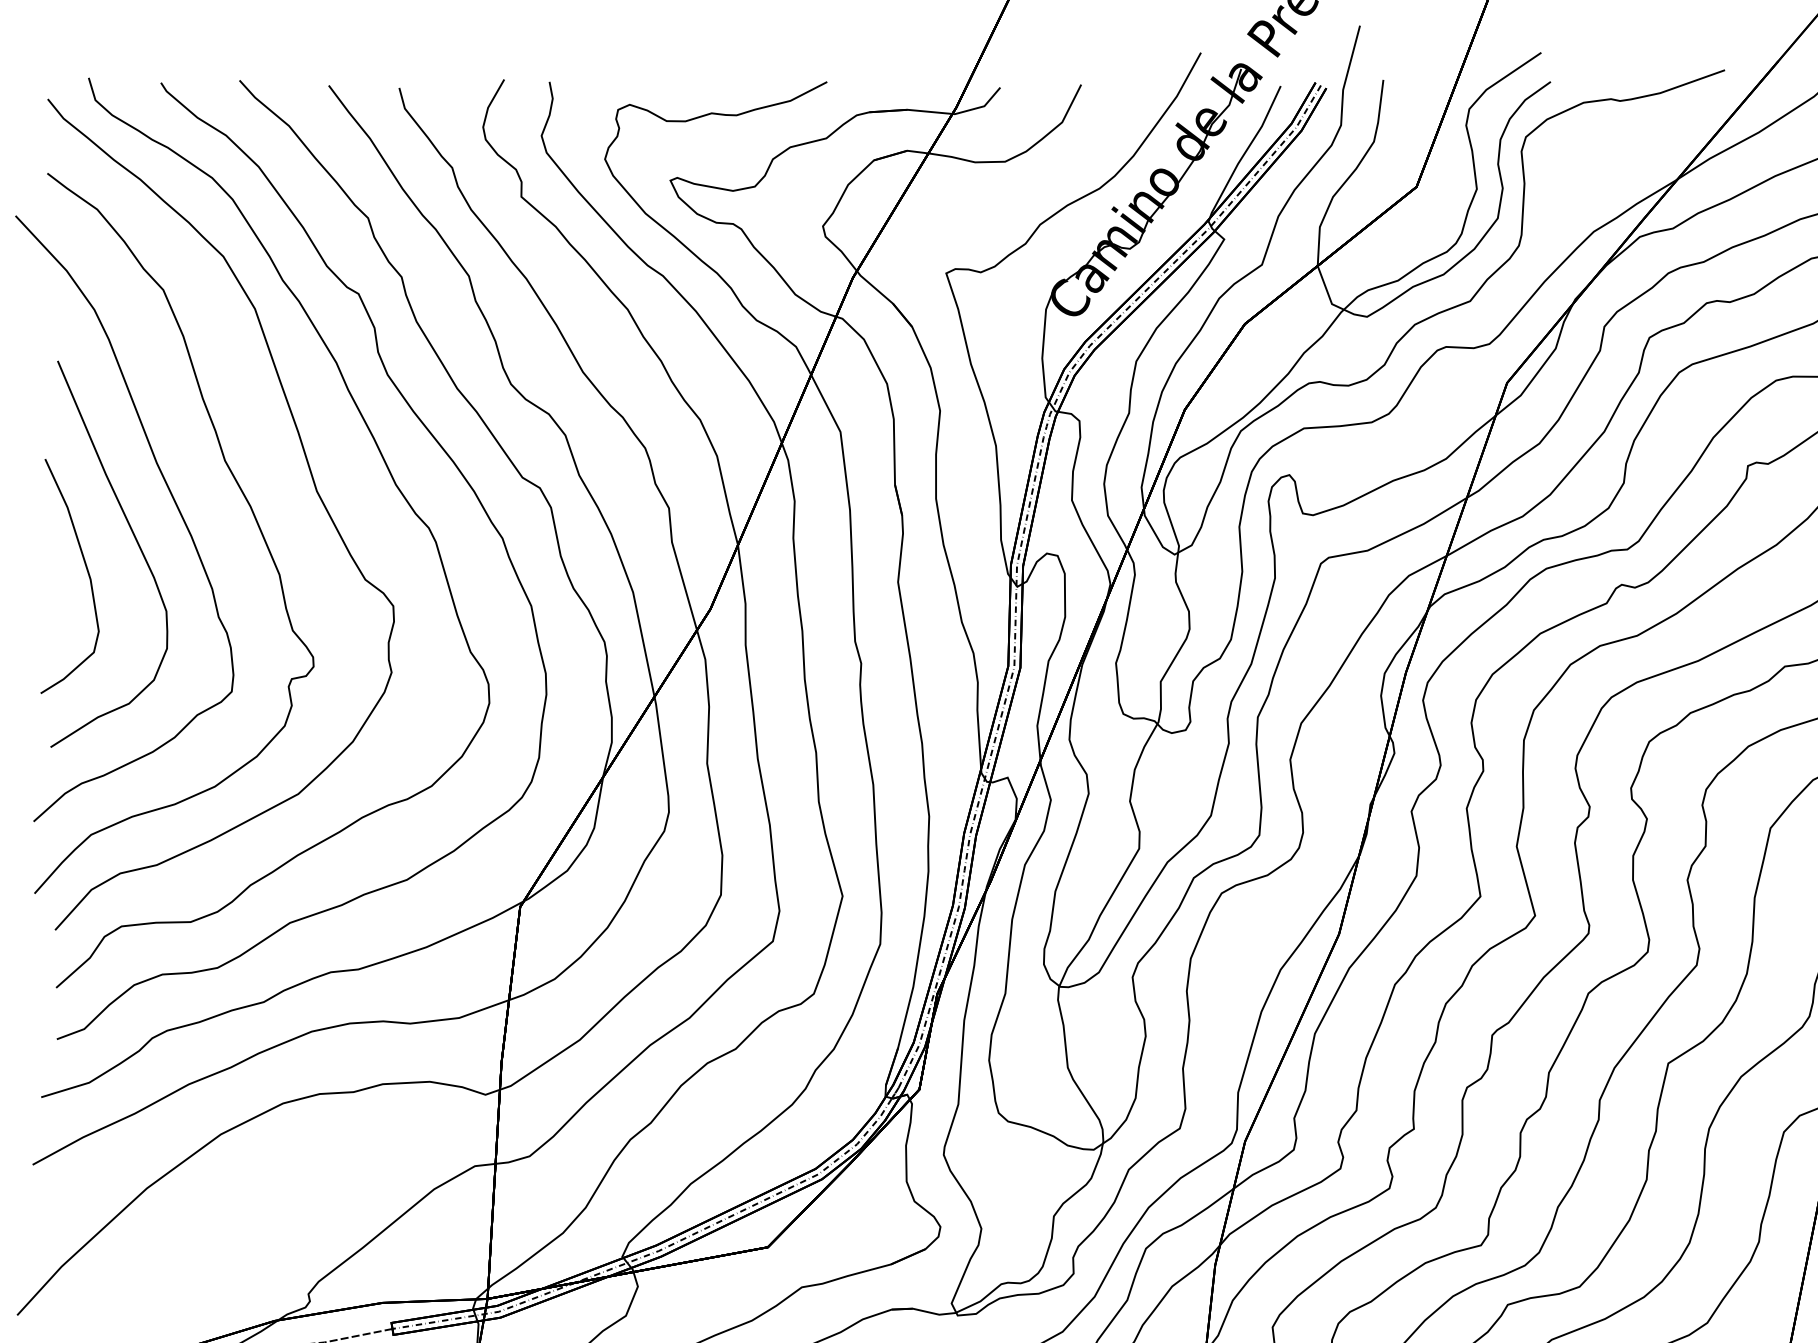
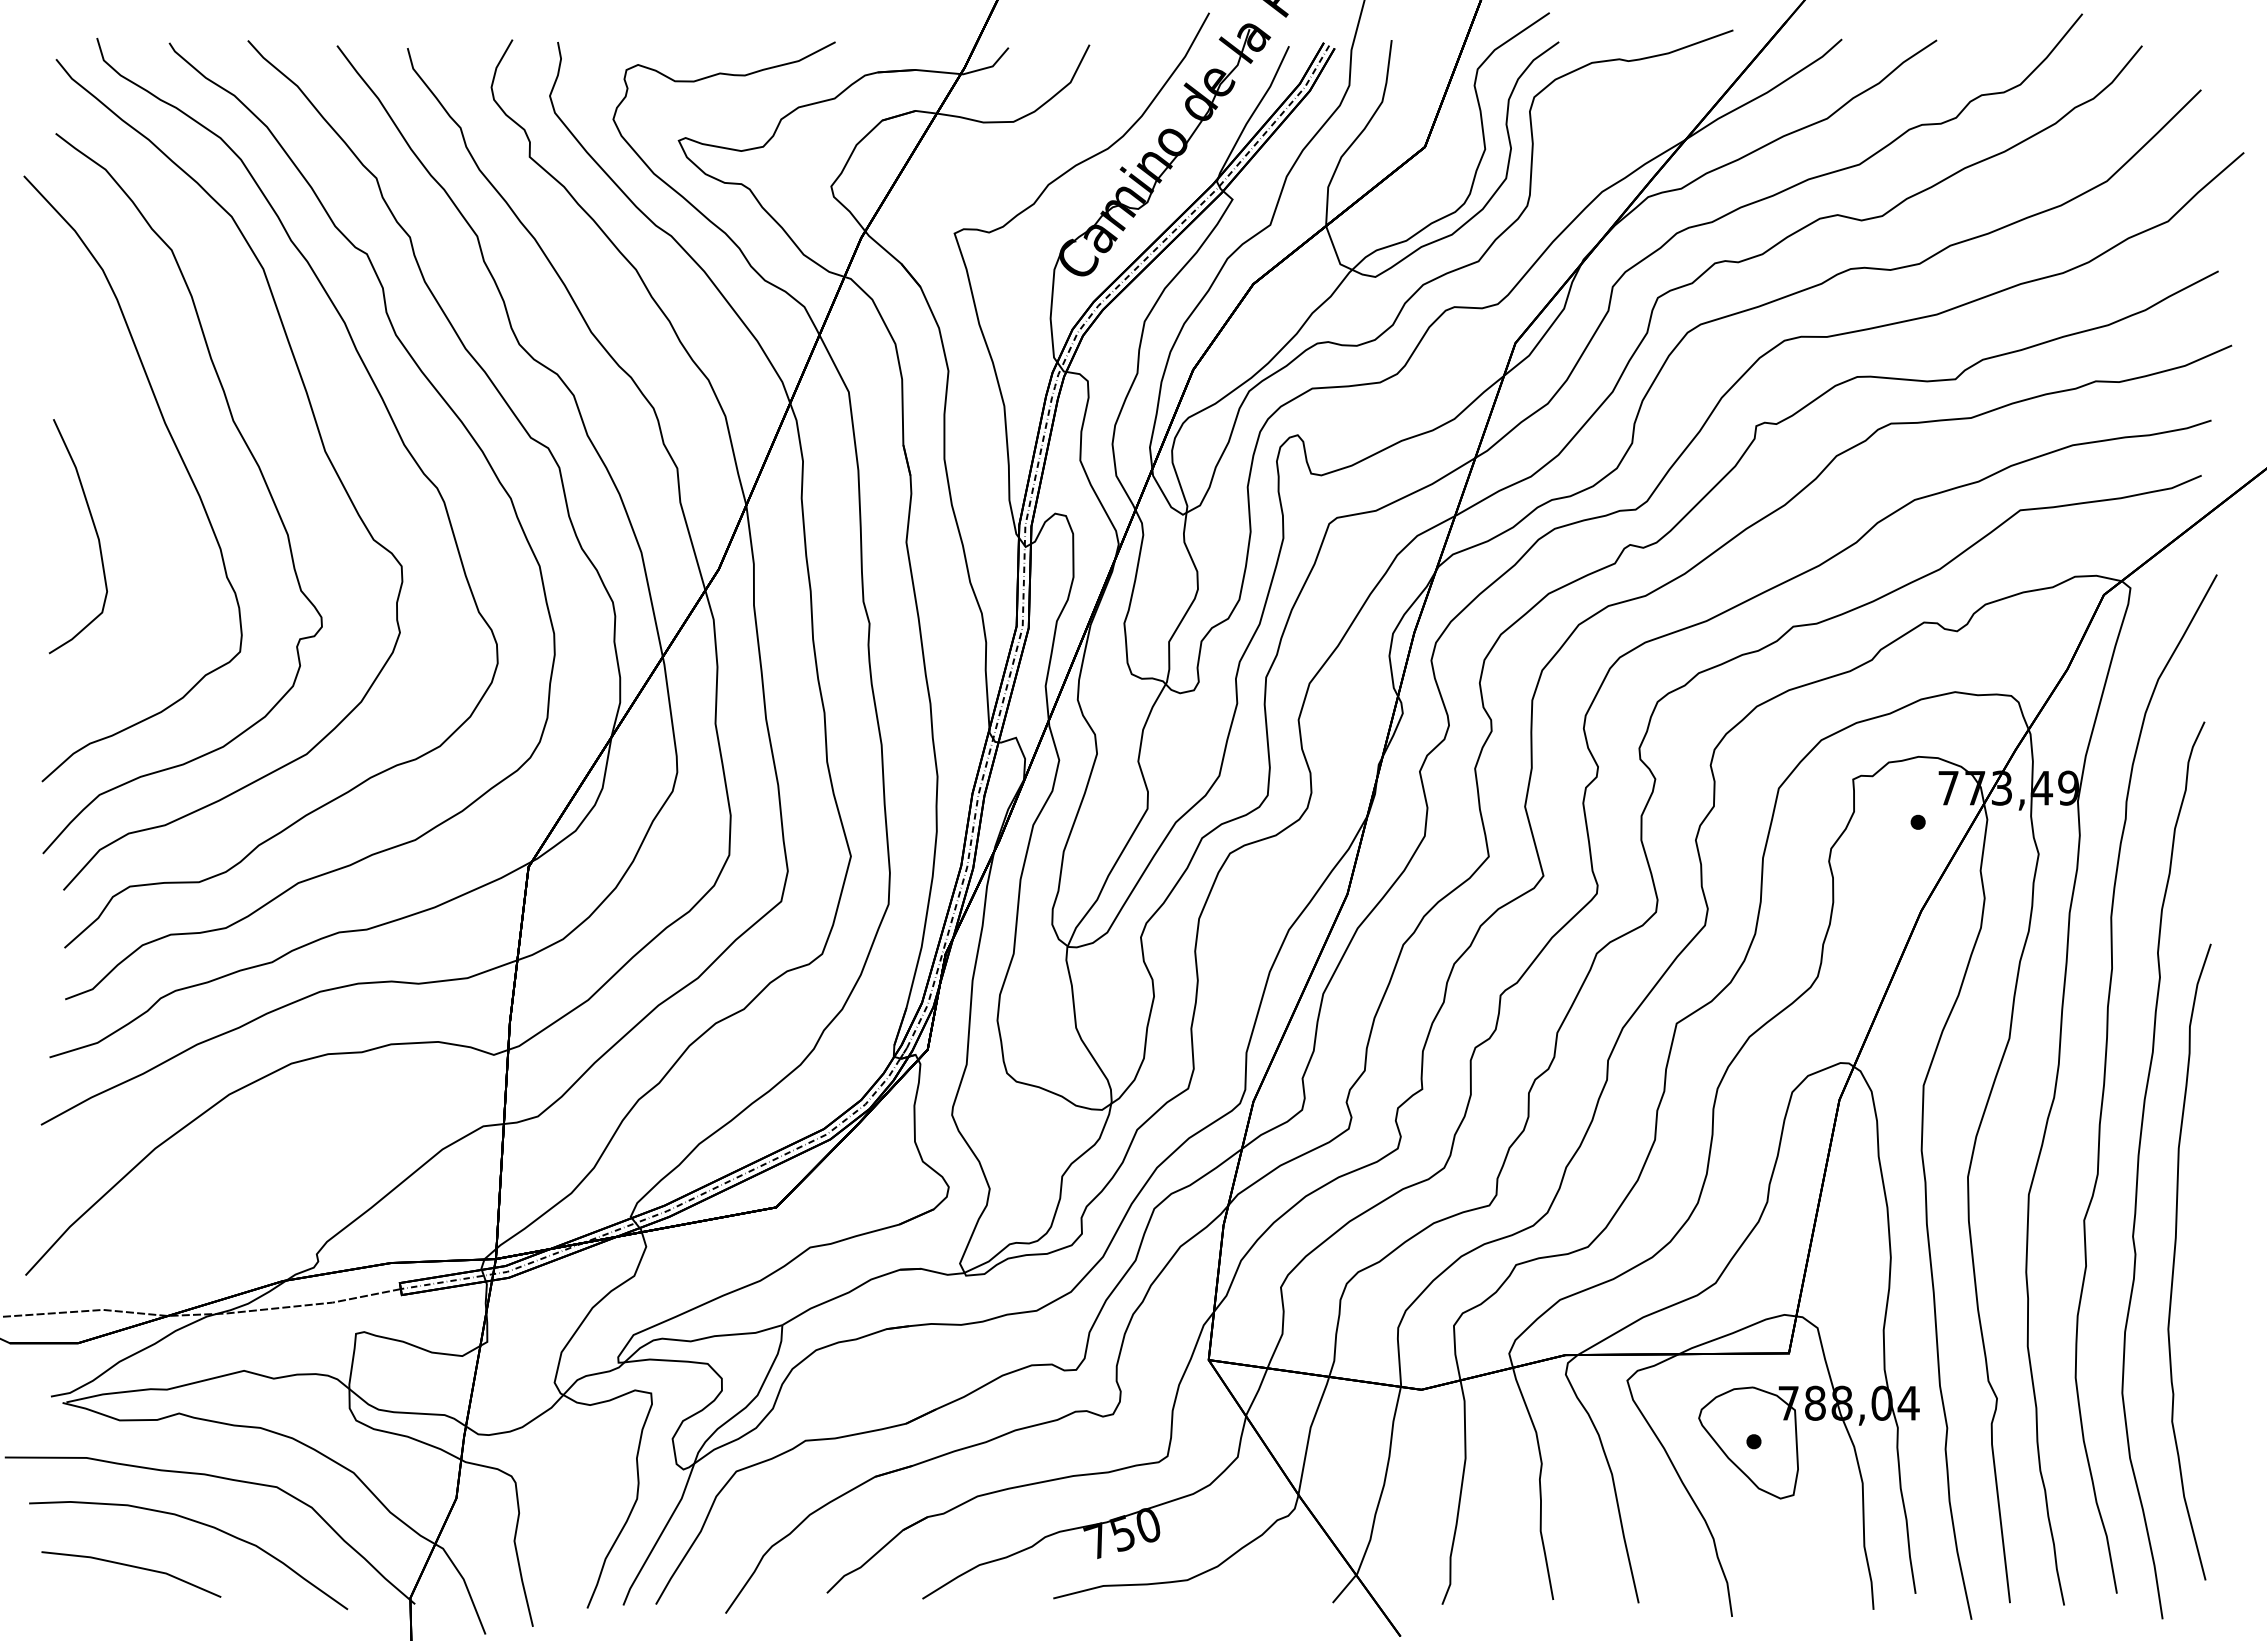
curve: (136, 542) -> (144, 502), removed

